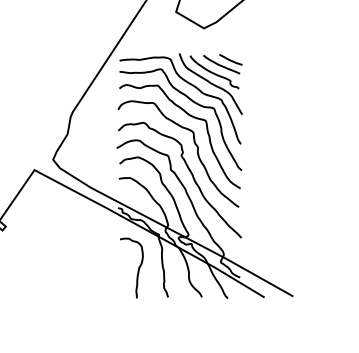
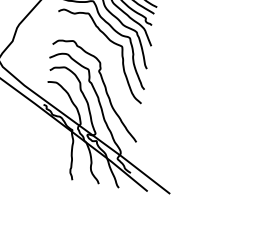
curve: (196, 151) -> (111, 69), removed
curve: (137, 270) -> (51, 155), removed

